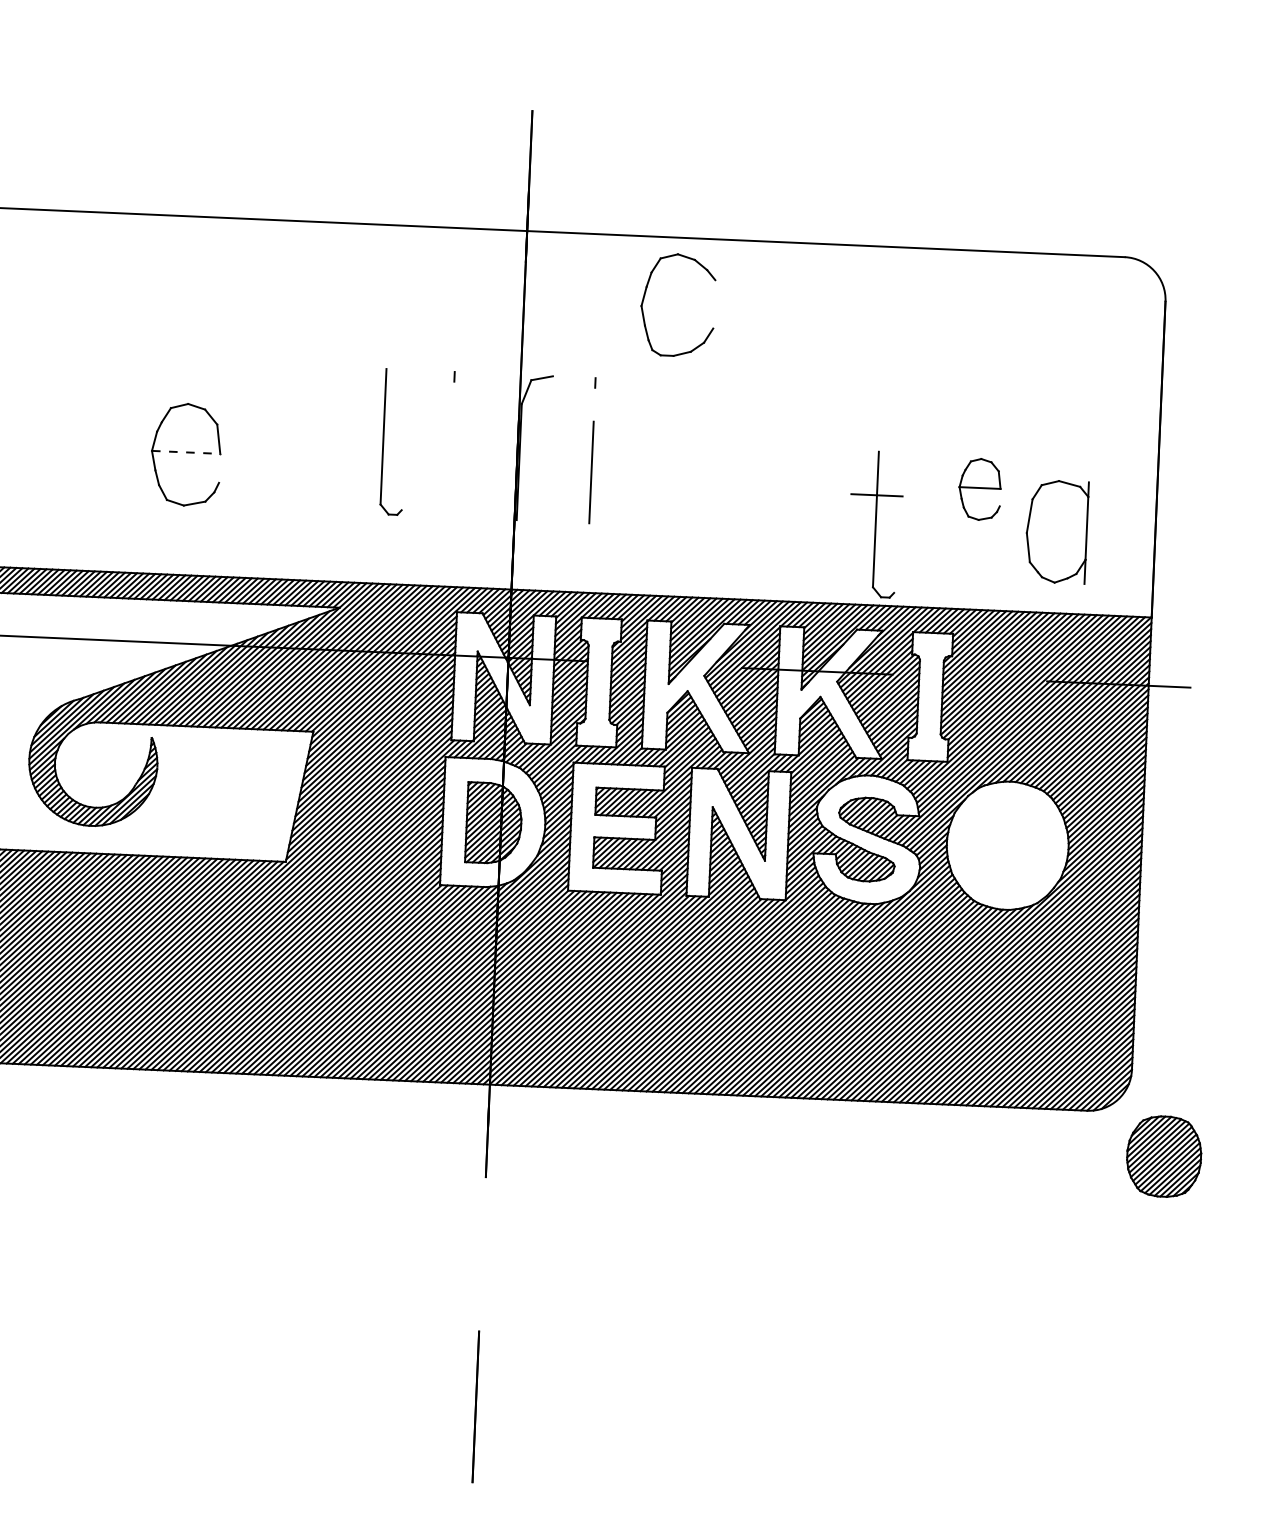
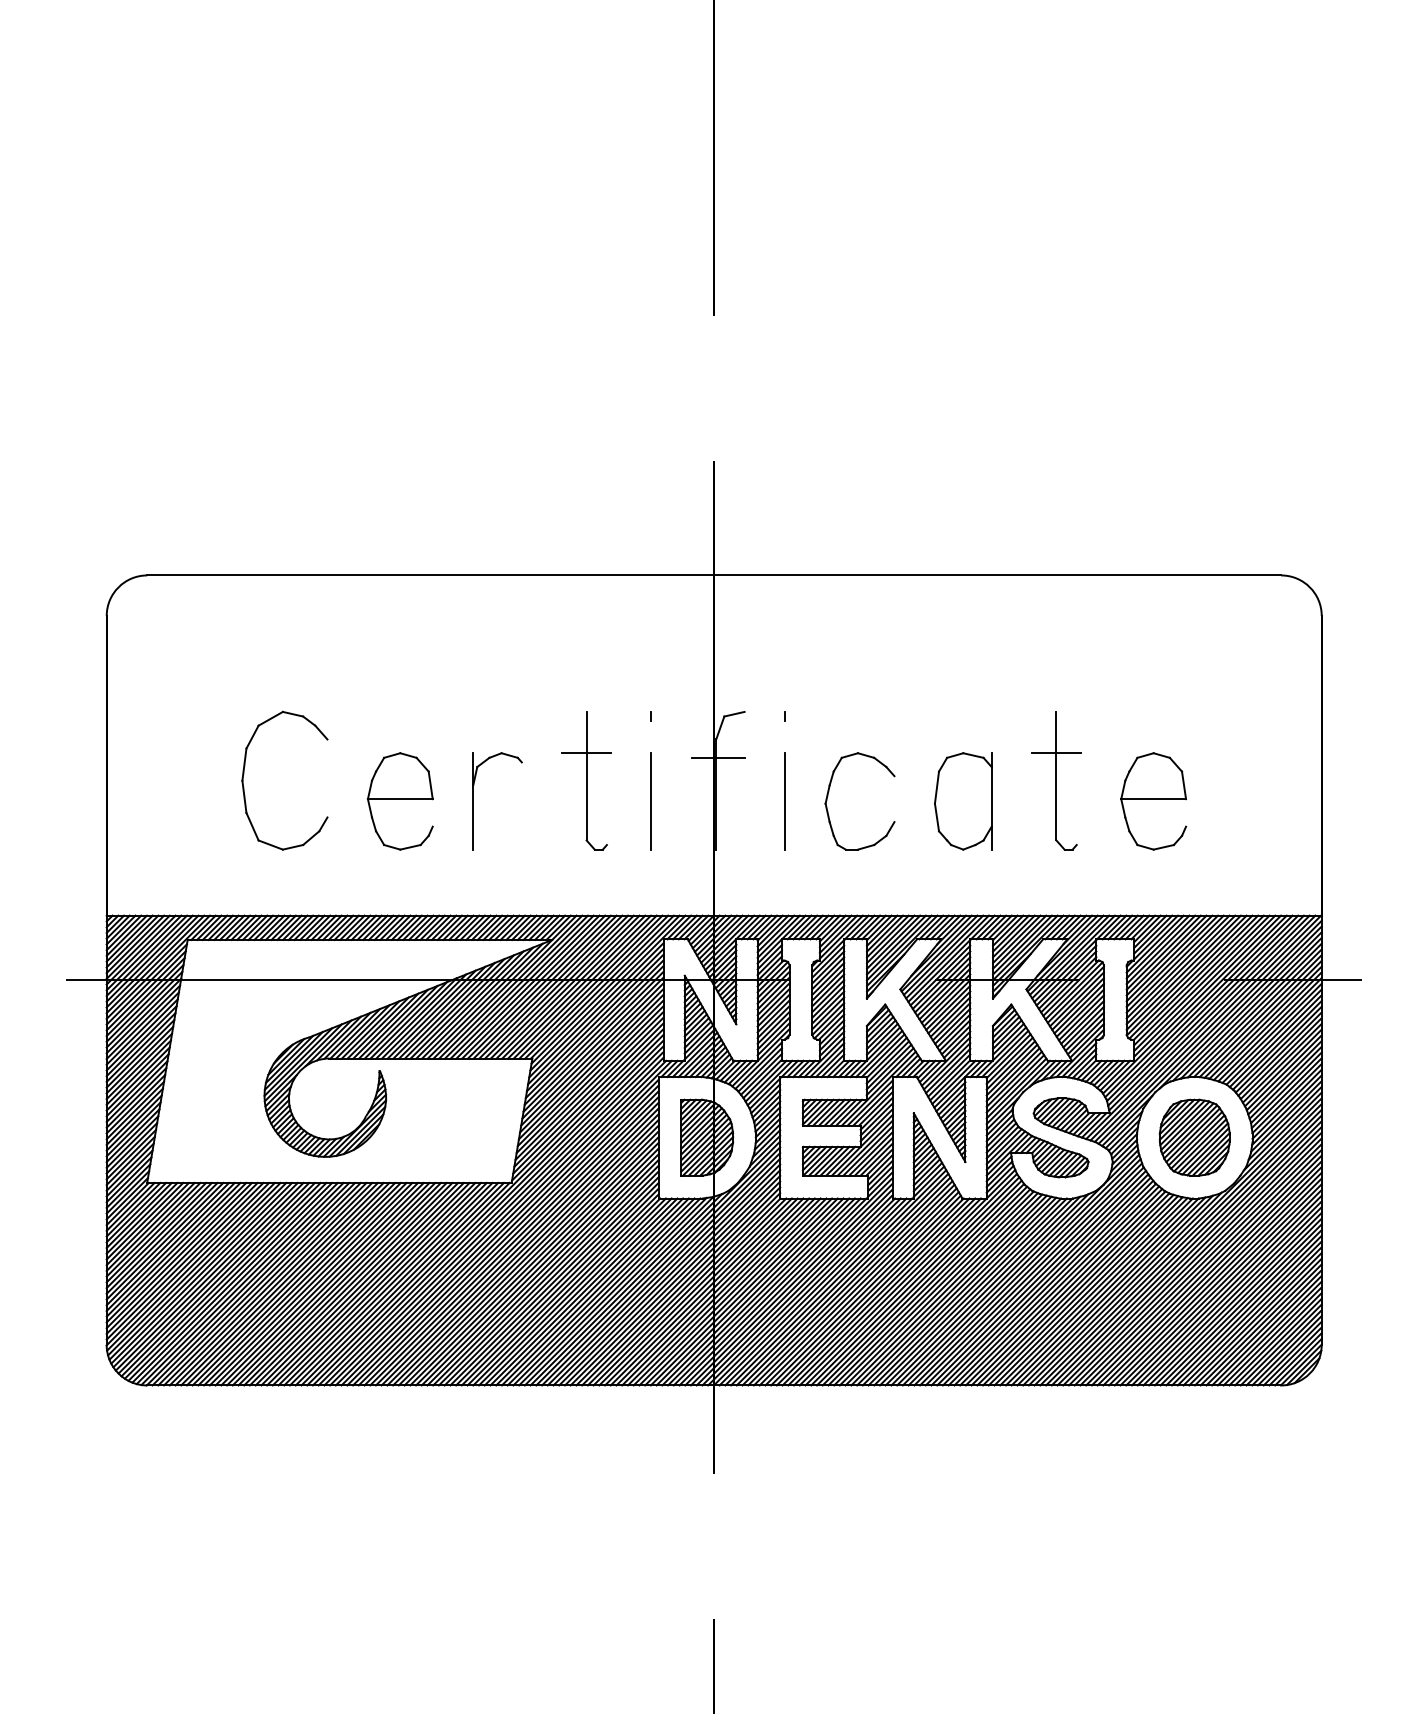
part: (644, 298) -> (828, 796), moved
line: (384, 412) -> (586, 753), added
part: (23, 419) -> (244, 774), added
line: (522, 423) -> (717, 757), added
line: (186, 452) -> (400, 799), dashed -> solid
part: (263, 458) -> (473, 801), added
line: (450, 466) -> (651, 801), added
part: (979, 489) -> (1153, 801), size x1.67
part: (875, 524) -> (1056, 780), moved
part: (1057, 531) -> (963, 801), moved
part: (1163, 1156) -> (1194, 1137), moved

